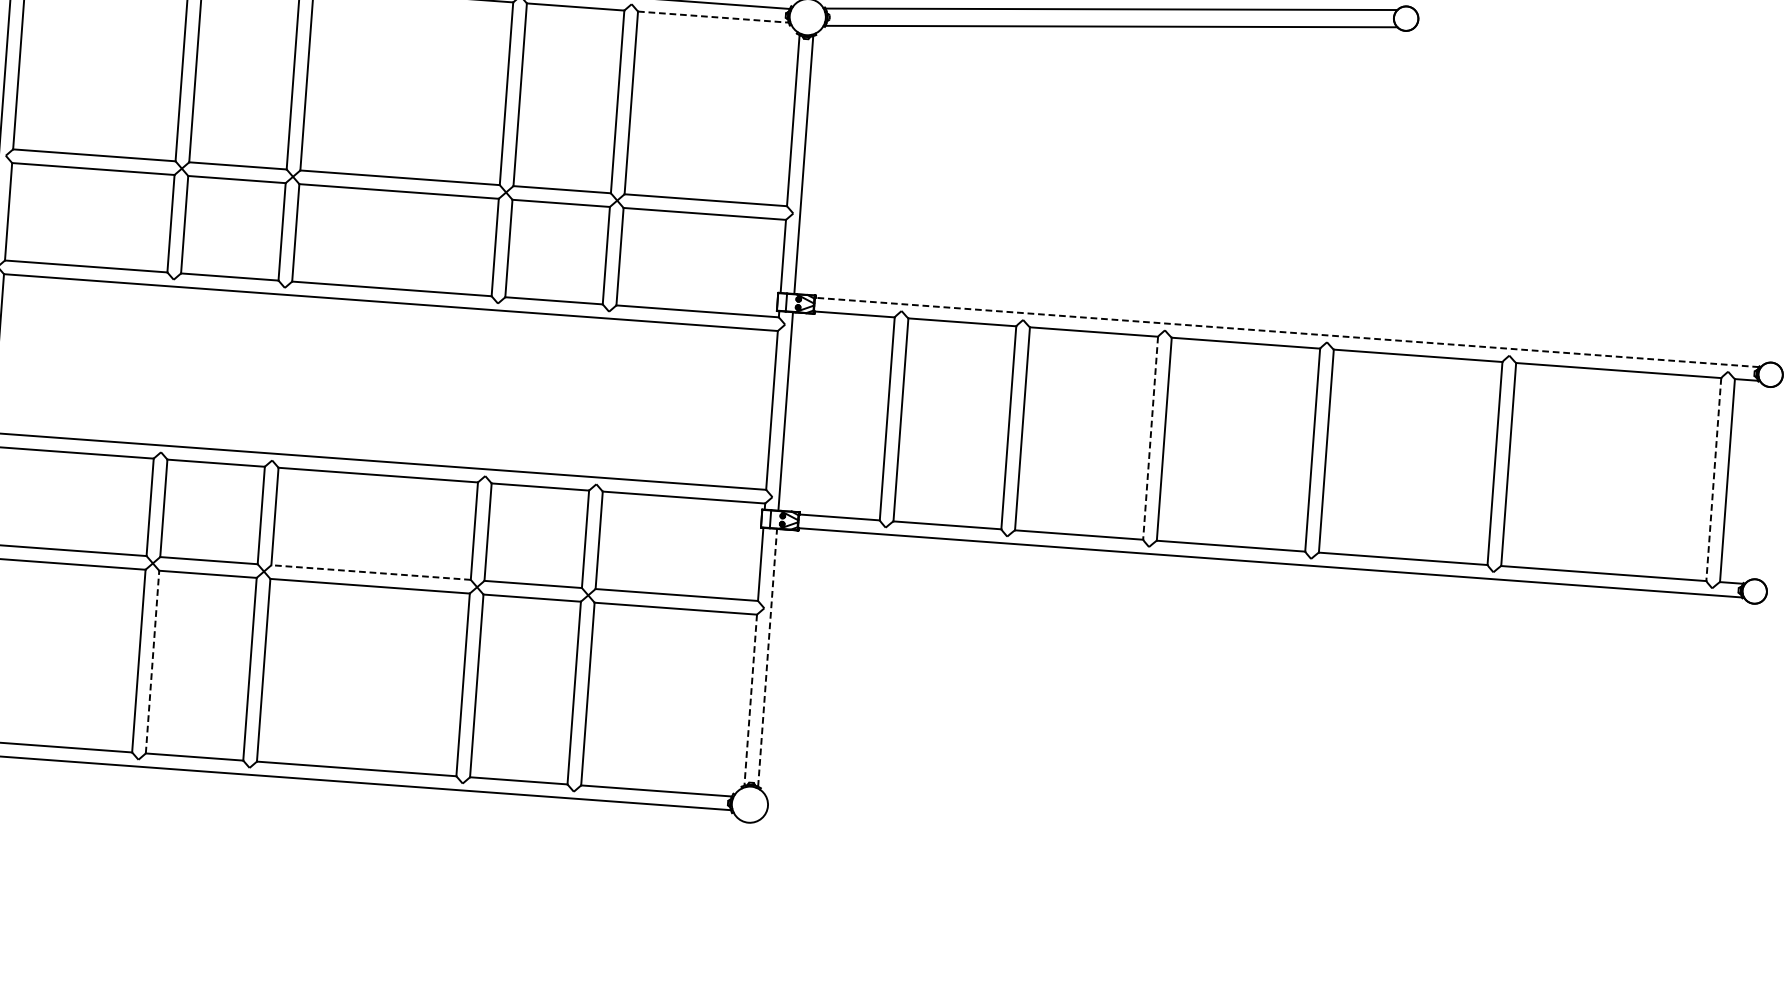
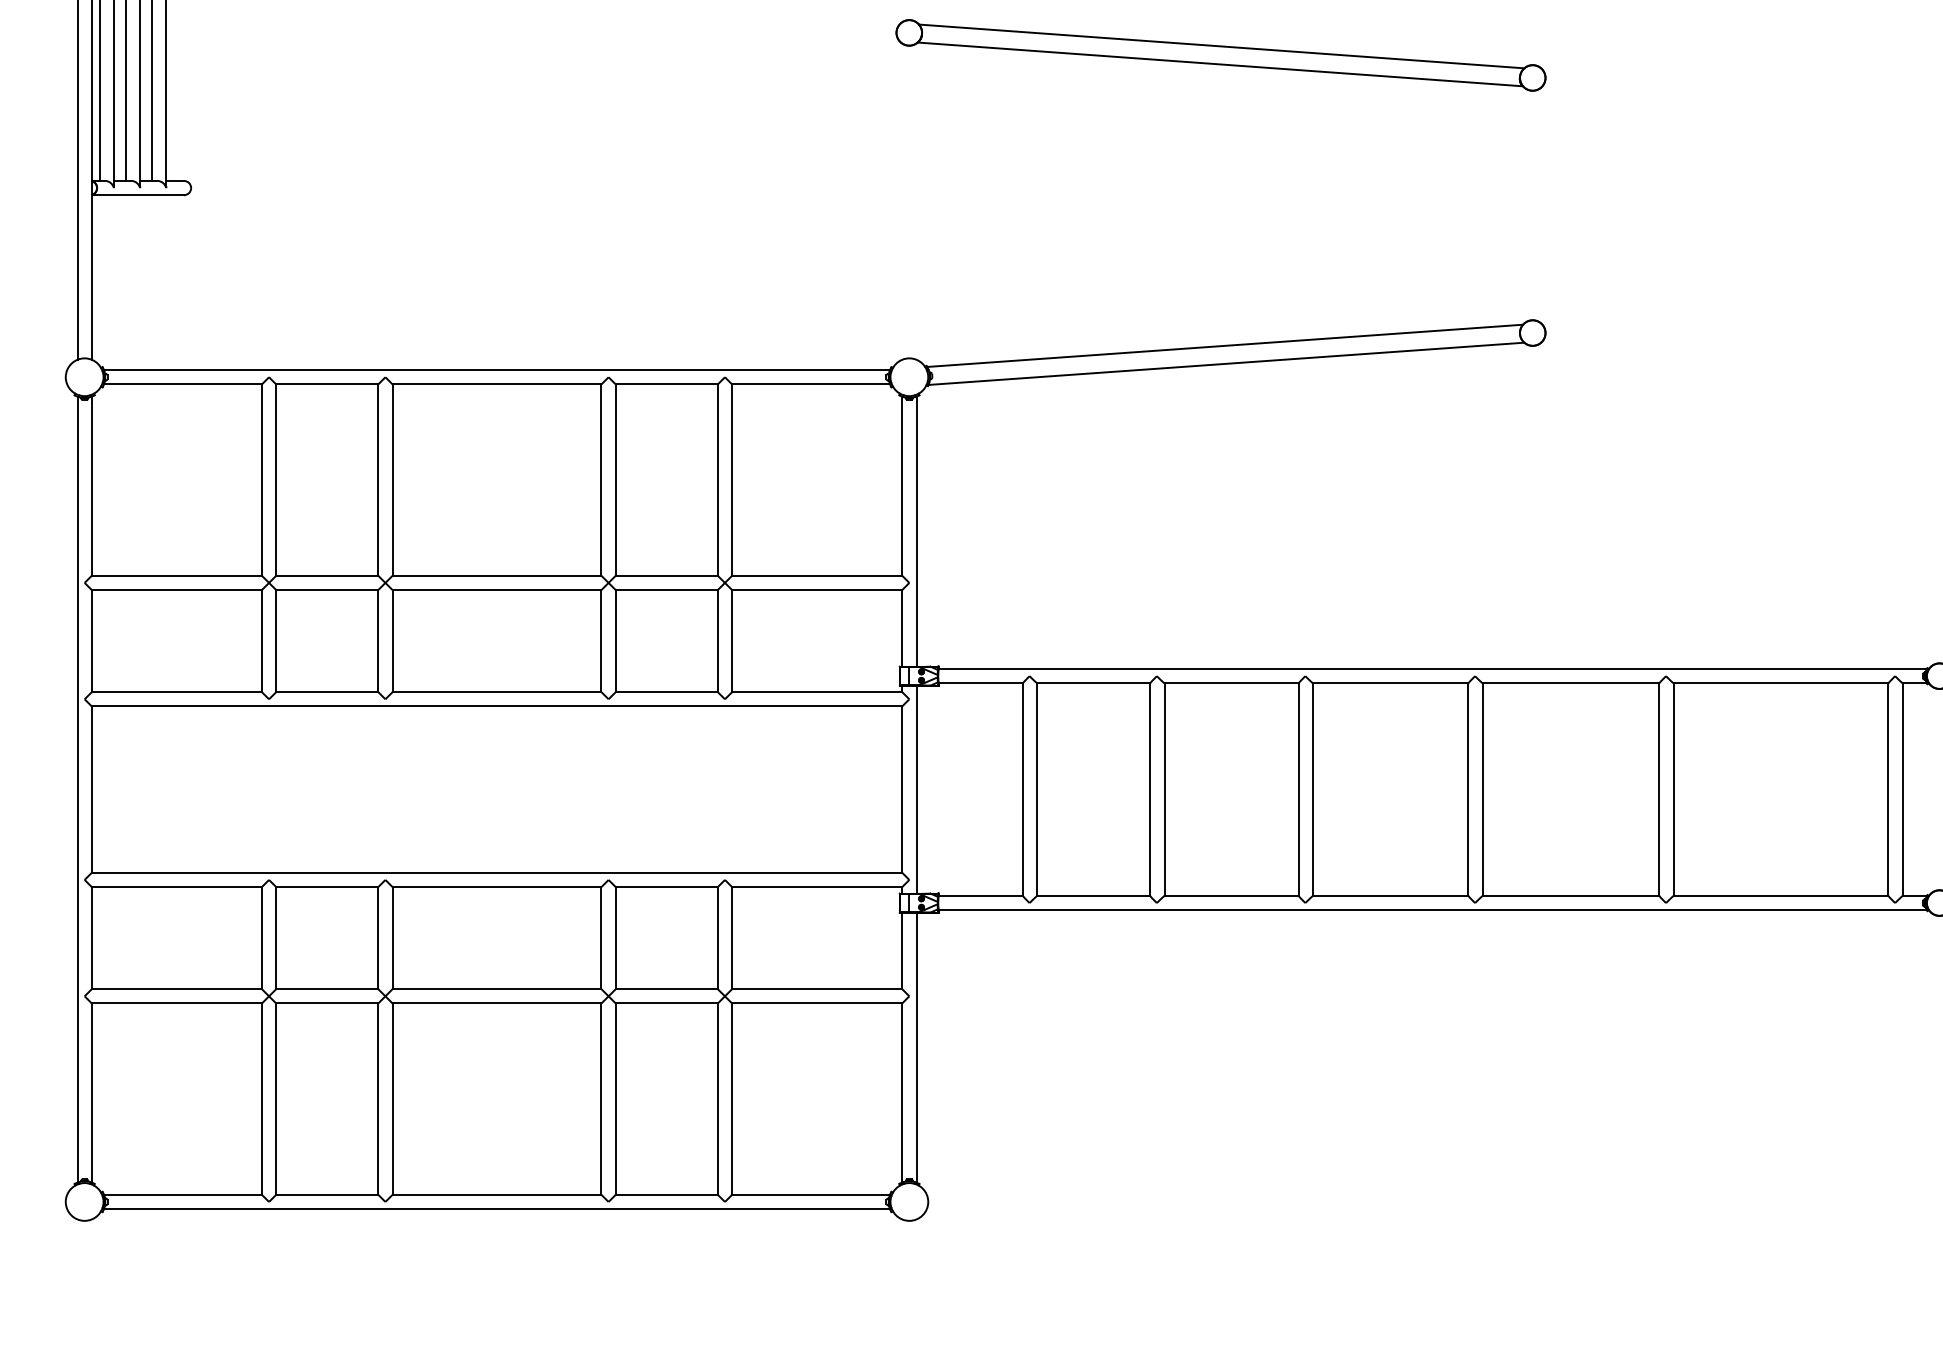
line: (713, 17) -> (811, 384), dashed -> solid
line: (1286, 332) -> (1432, 669), dashed -> solid
line: (1150, 439) -> (1298, 790), dashed -> solid
line: (1713, 480) -> (1888, 790), dashed -> solid
line: (370, 572) -> (496, 989), dashed -> solid
line: (767, 657) -> (916, 1047), dashed -> solid
line: (152, 662) -> (276, 1099), dashed -> solid
line: (750, 700) -> (902, 1093), dashed -> solid

